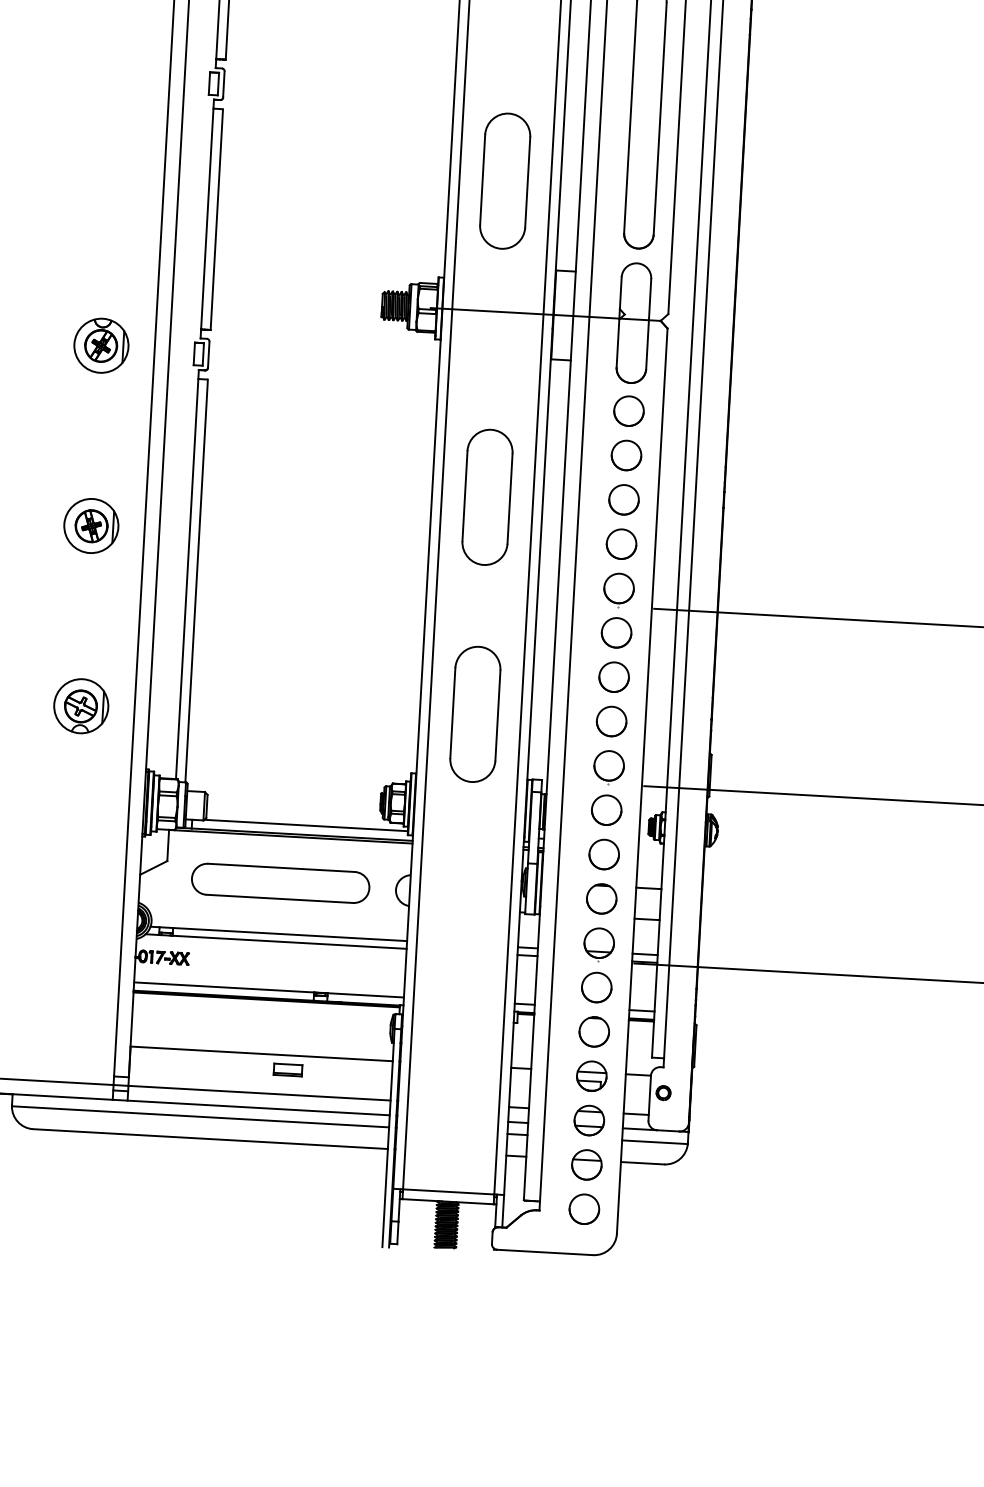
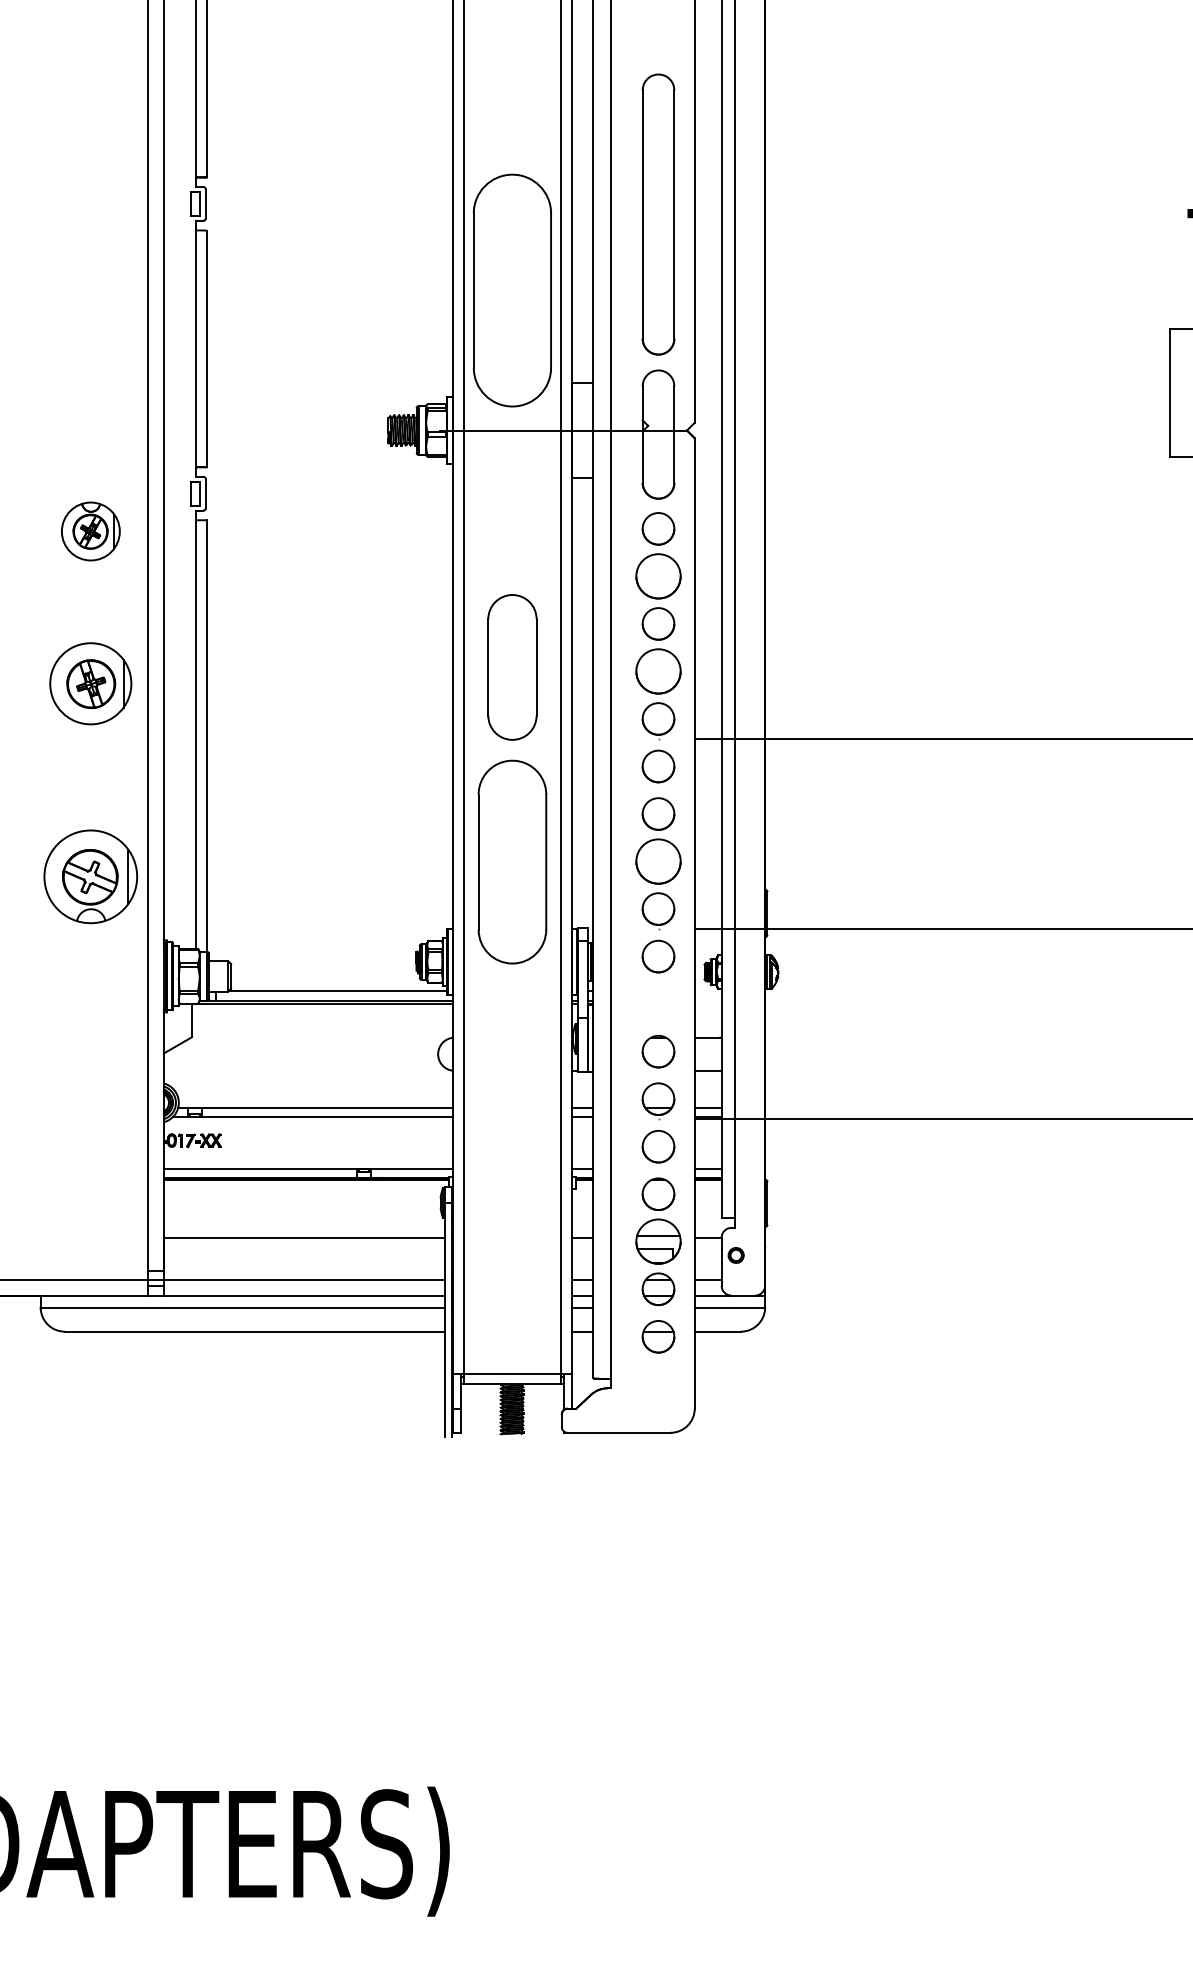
part: (505, 181) -> (512, 290), size x1.6
part: (101, 345) -> (90, 531), moved
part: (626, 455) -> (658, 576), size x1.4
part: (487, 497) -> (512, 667), moved
part: (91, 525) -> (90, 683), size x1.4
part: (621, 544) -> (658, 671), size x1.4
part: (80, 705) -> (90, 876), size x1.6
part: (475, 713) -> (512, 861), size x1.4
part: (611, 721) -> (658, 861), size x1.4
part: (604, 853) -> (658, 1003), removed
part: (280, 882) -> (314, 1053), removed
part: (288, 1069) -> (333, 1252), removed
part: (591, 1076) -> (658, 1241), size x1.4
part: (584, 1209) -> (658, 1384), removed

